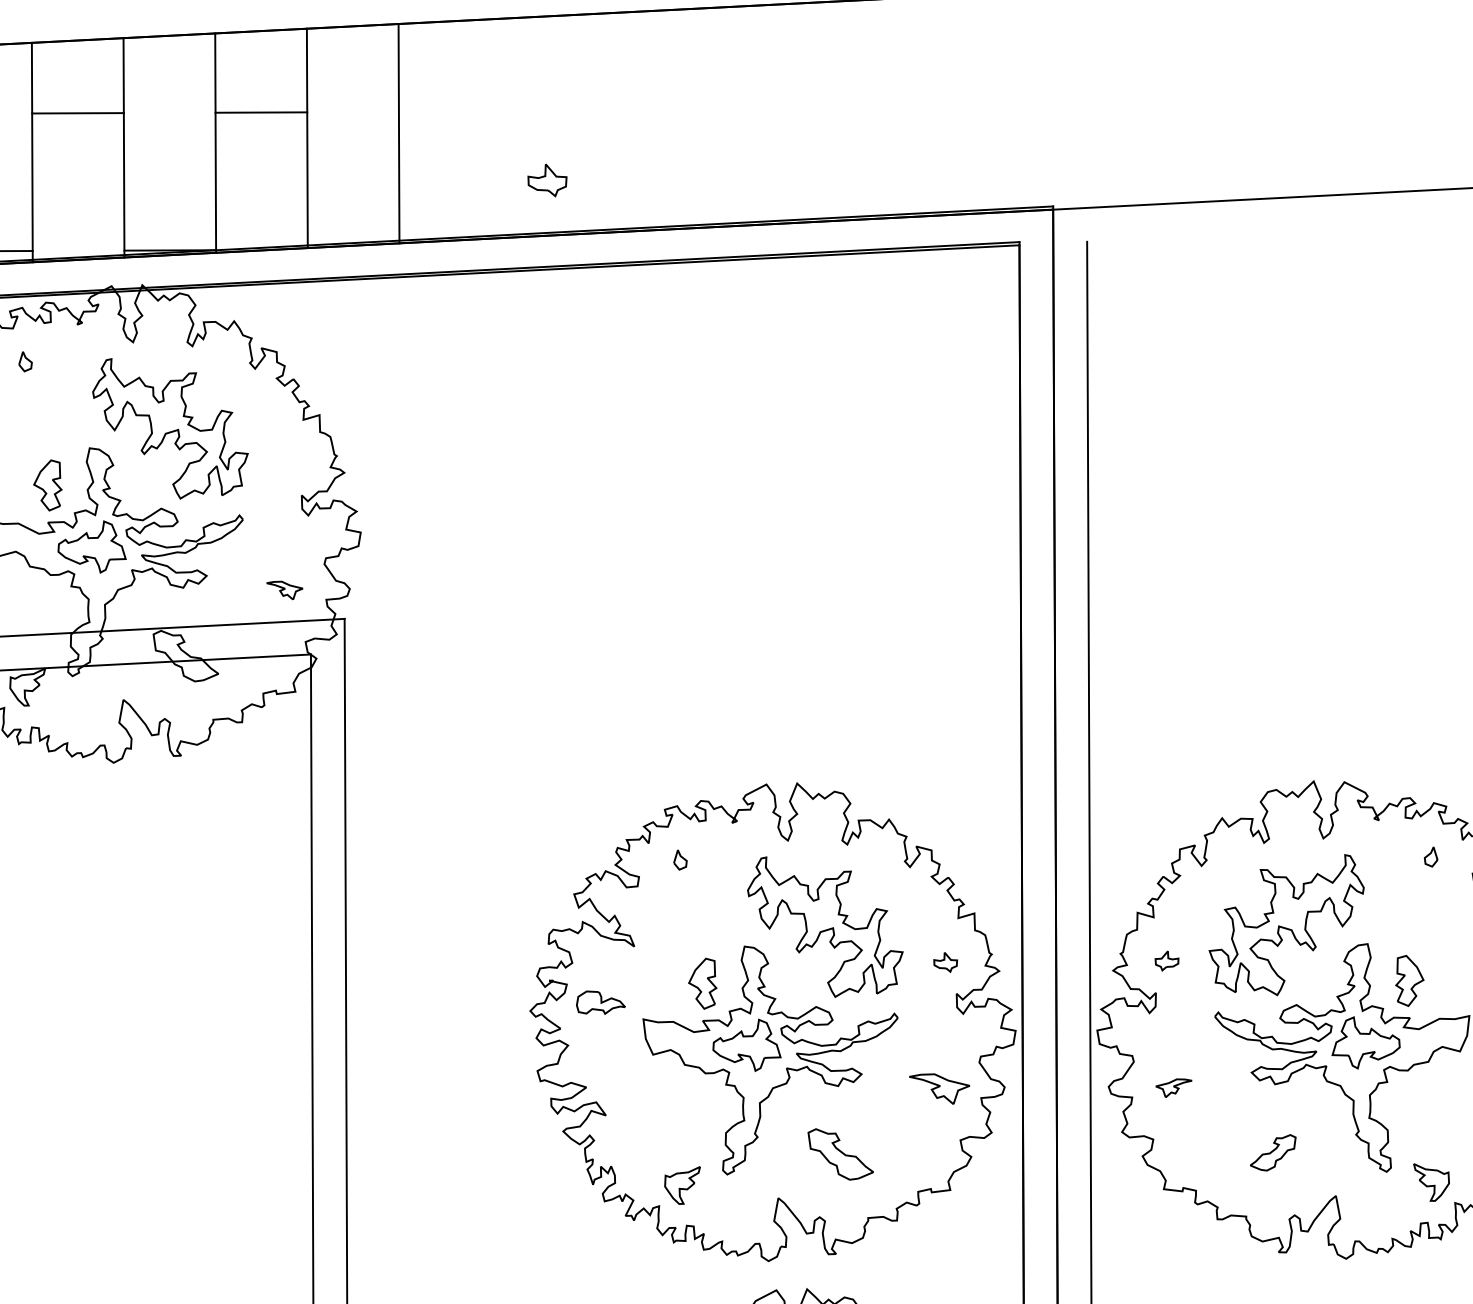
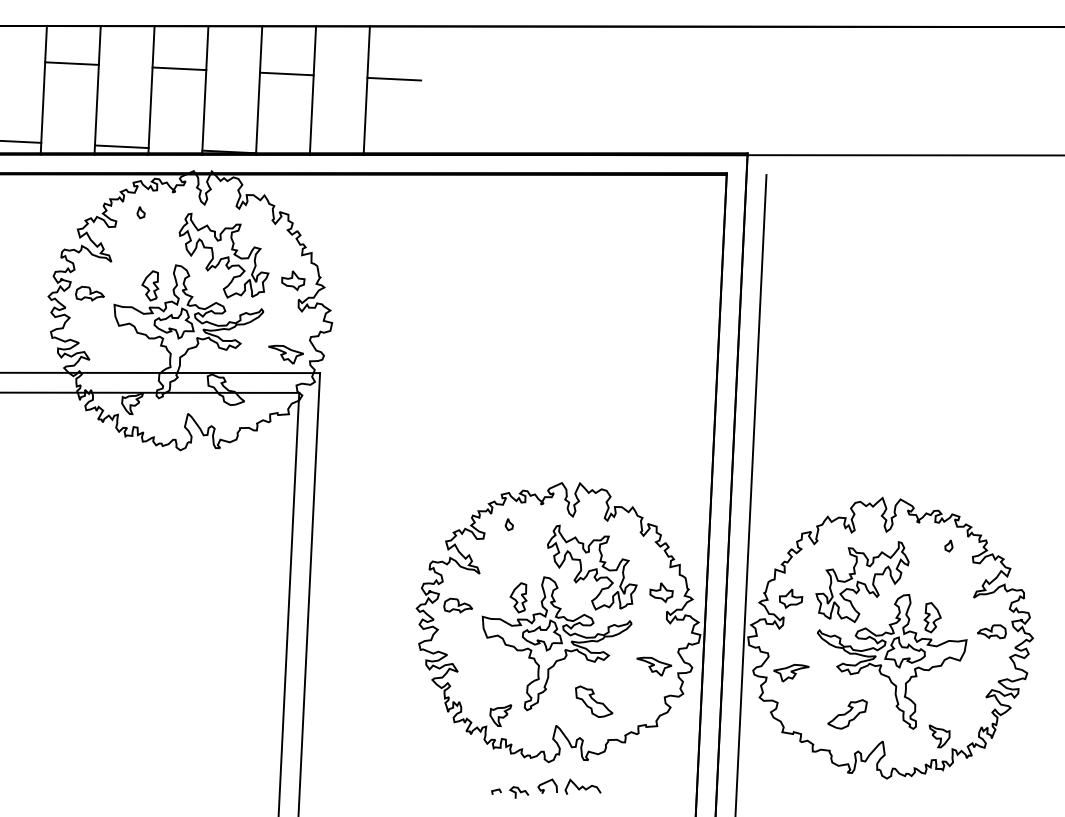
line: (445, 110) -> (394, 78), added
part: (547, 180) -> (293, 280), moved
part: (284, 590) -> (285, 354), size x1.67
part: (1167, 960) -> (791, 598), size x1.67
part: (945, 962) -> (661, 592), size x1.67
part: (1174, 1088) -> (791, 673), size x1.67
part: (1273, 1153) -> (847, 714), size x1.43

